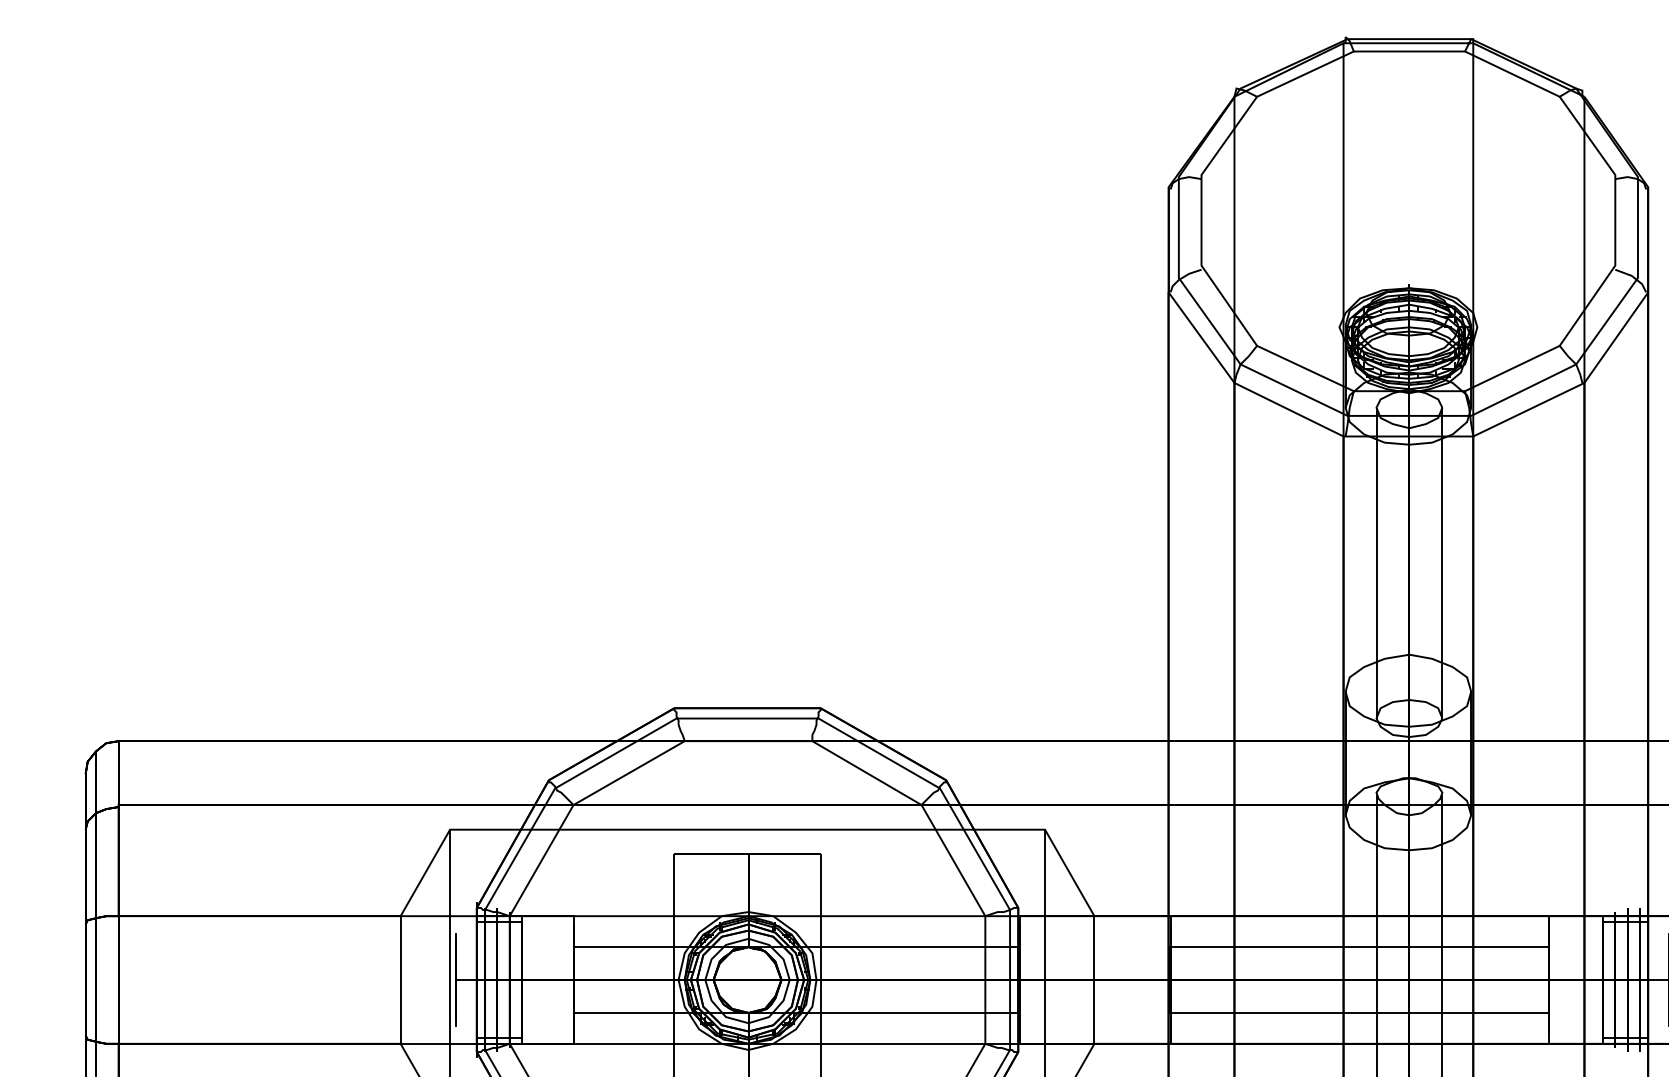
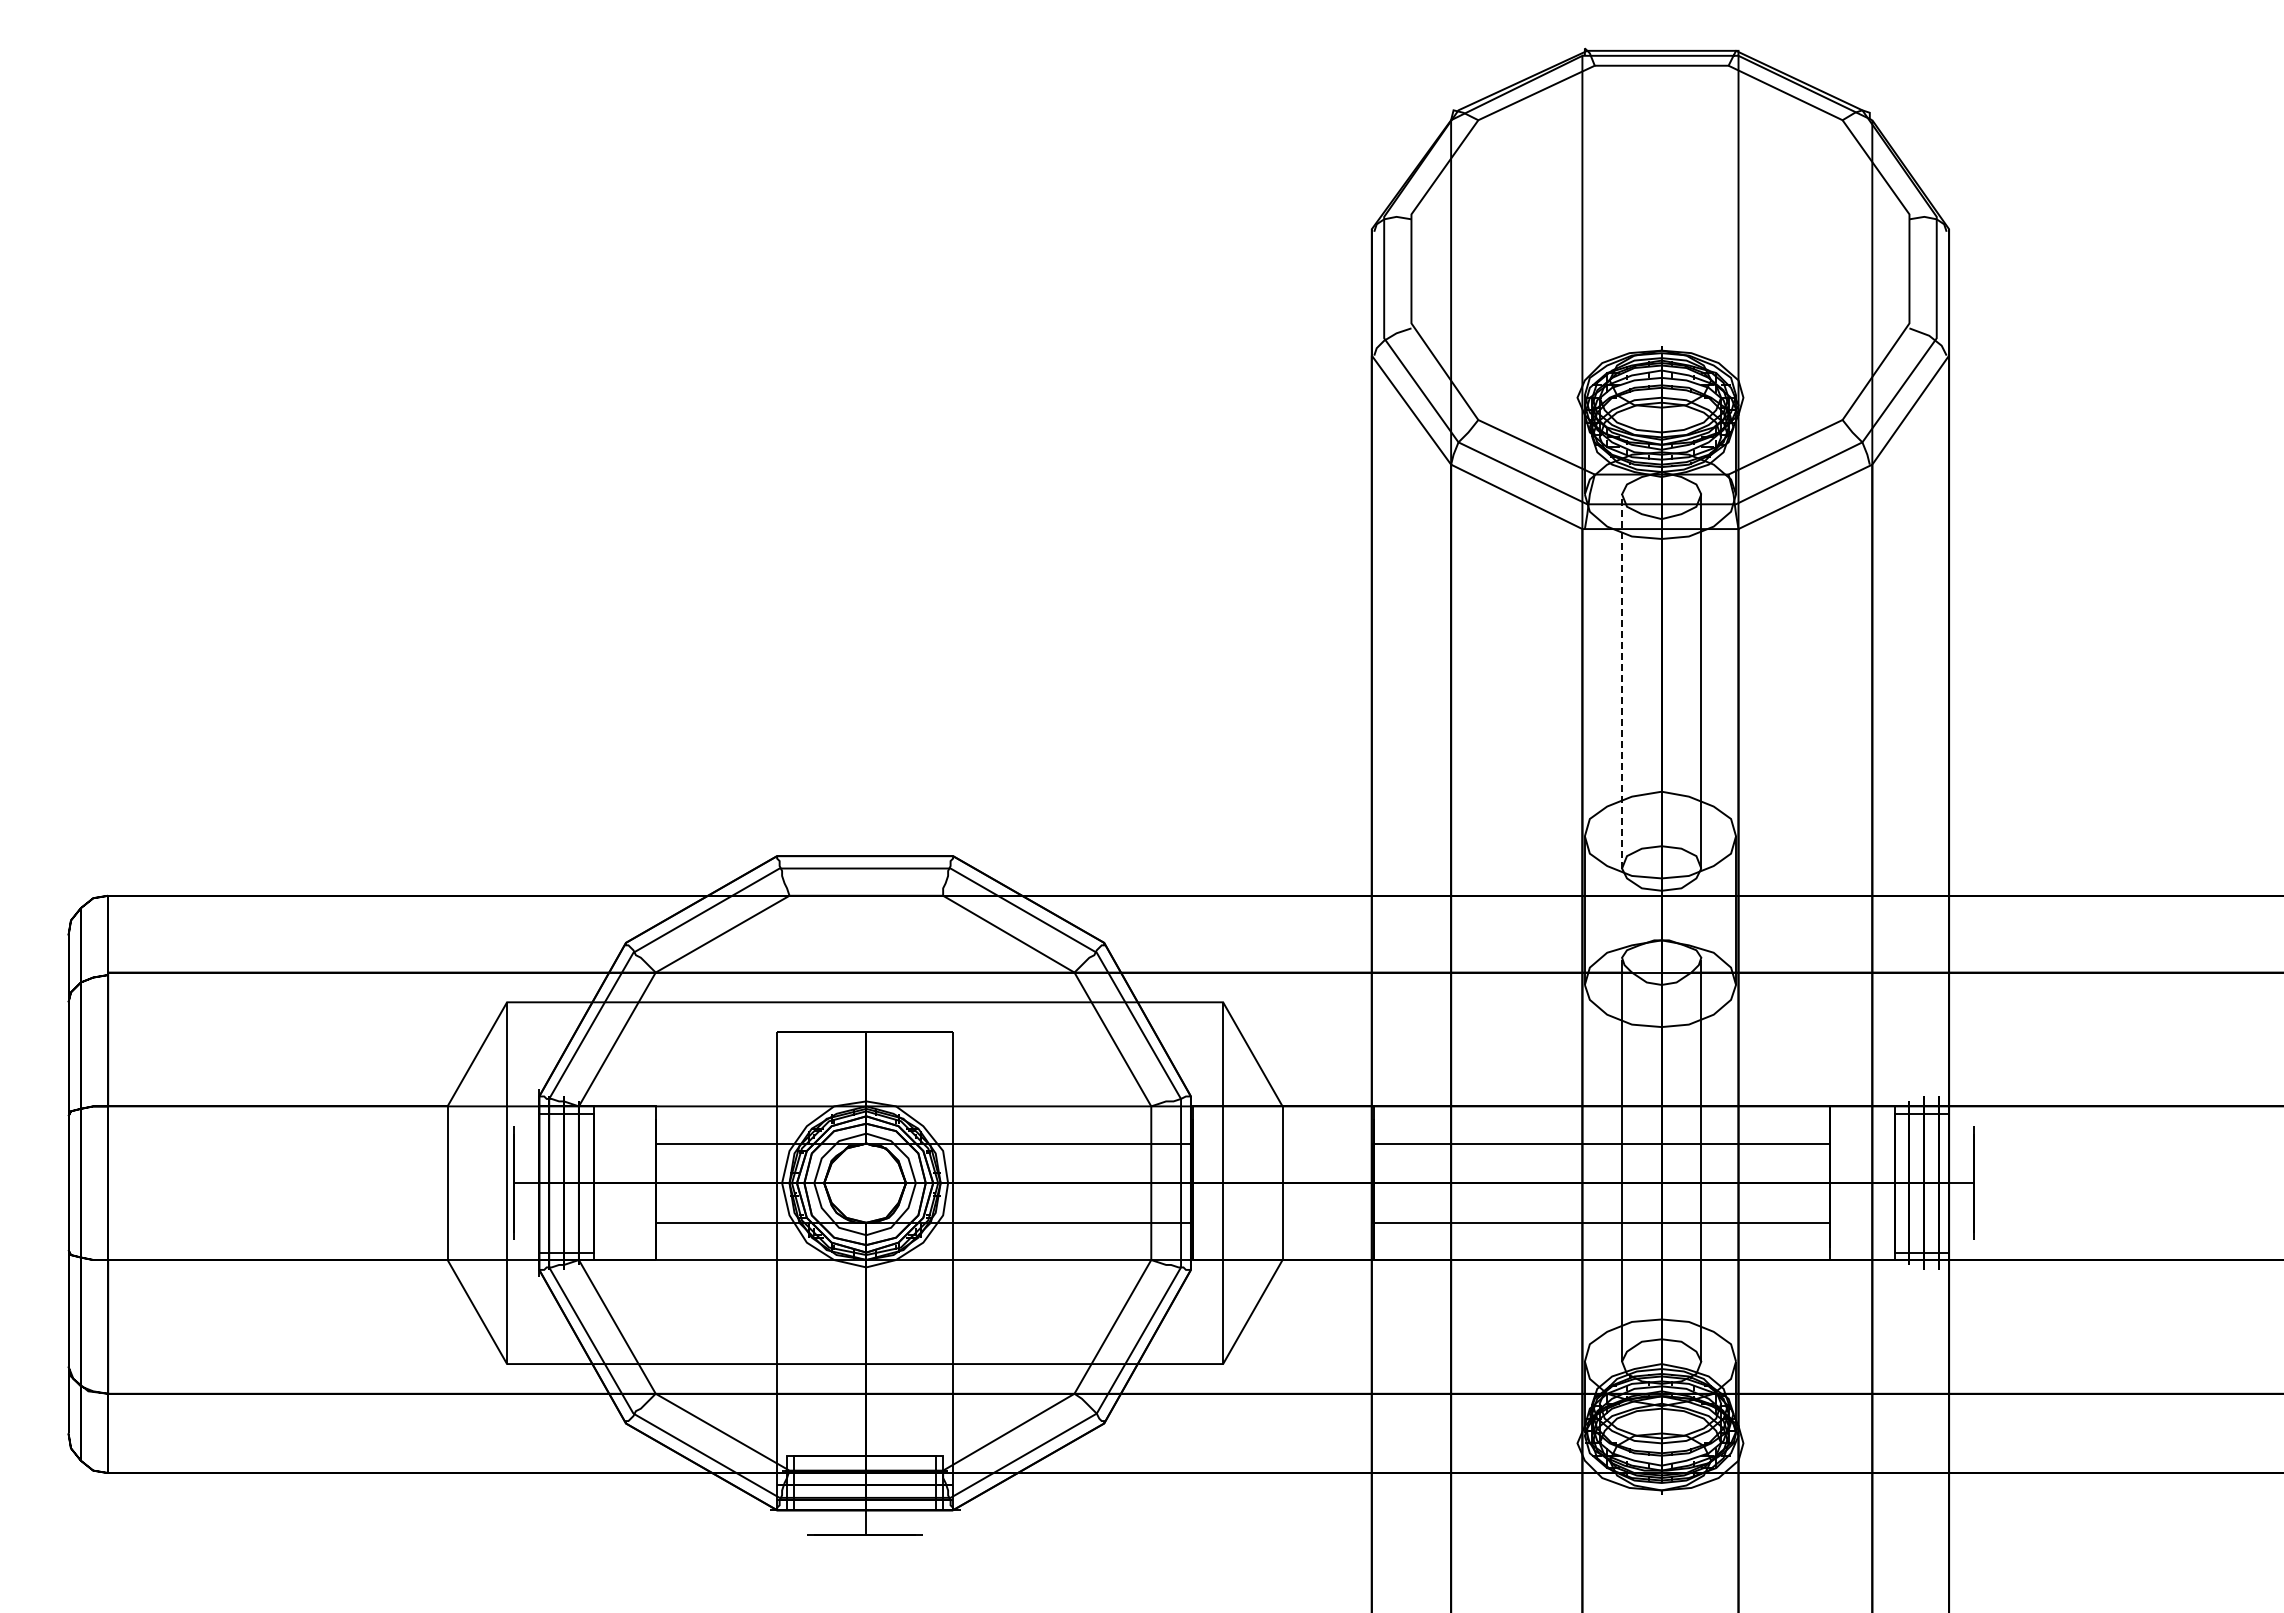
line: (1376, 562) -> (1622, 680), solid -> dashed

